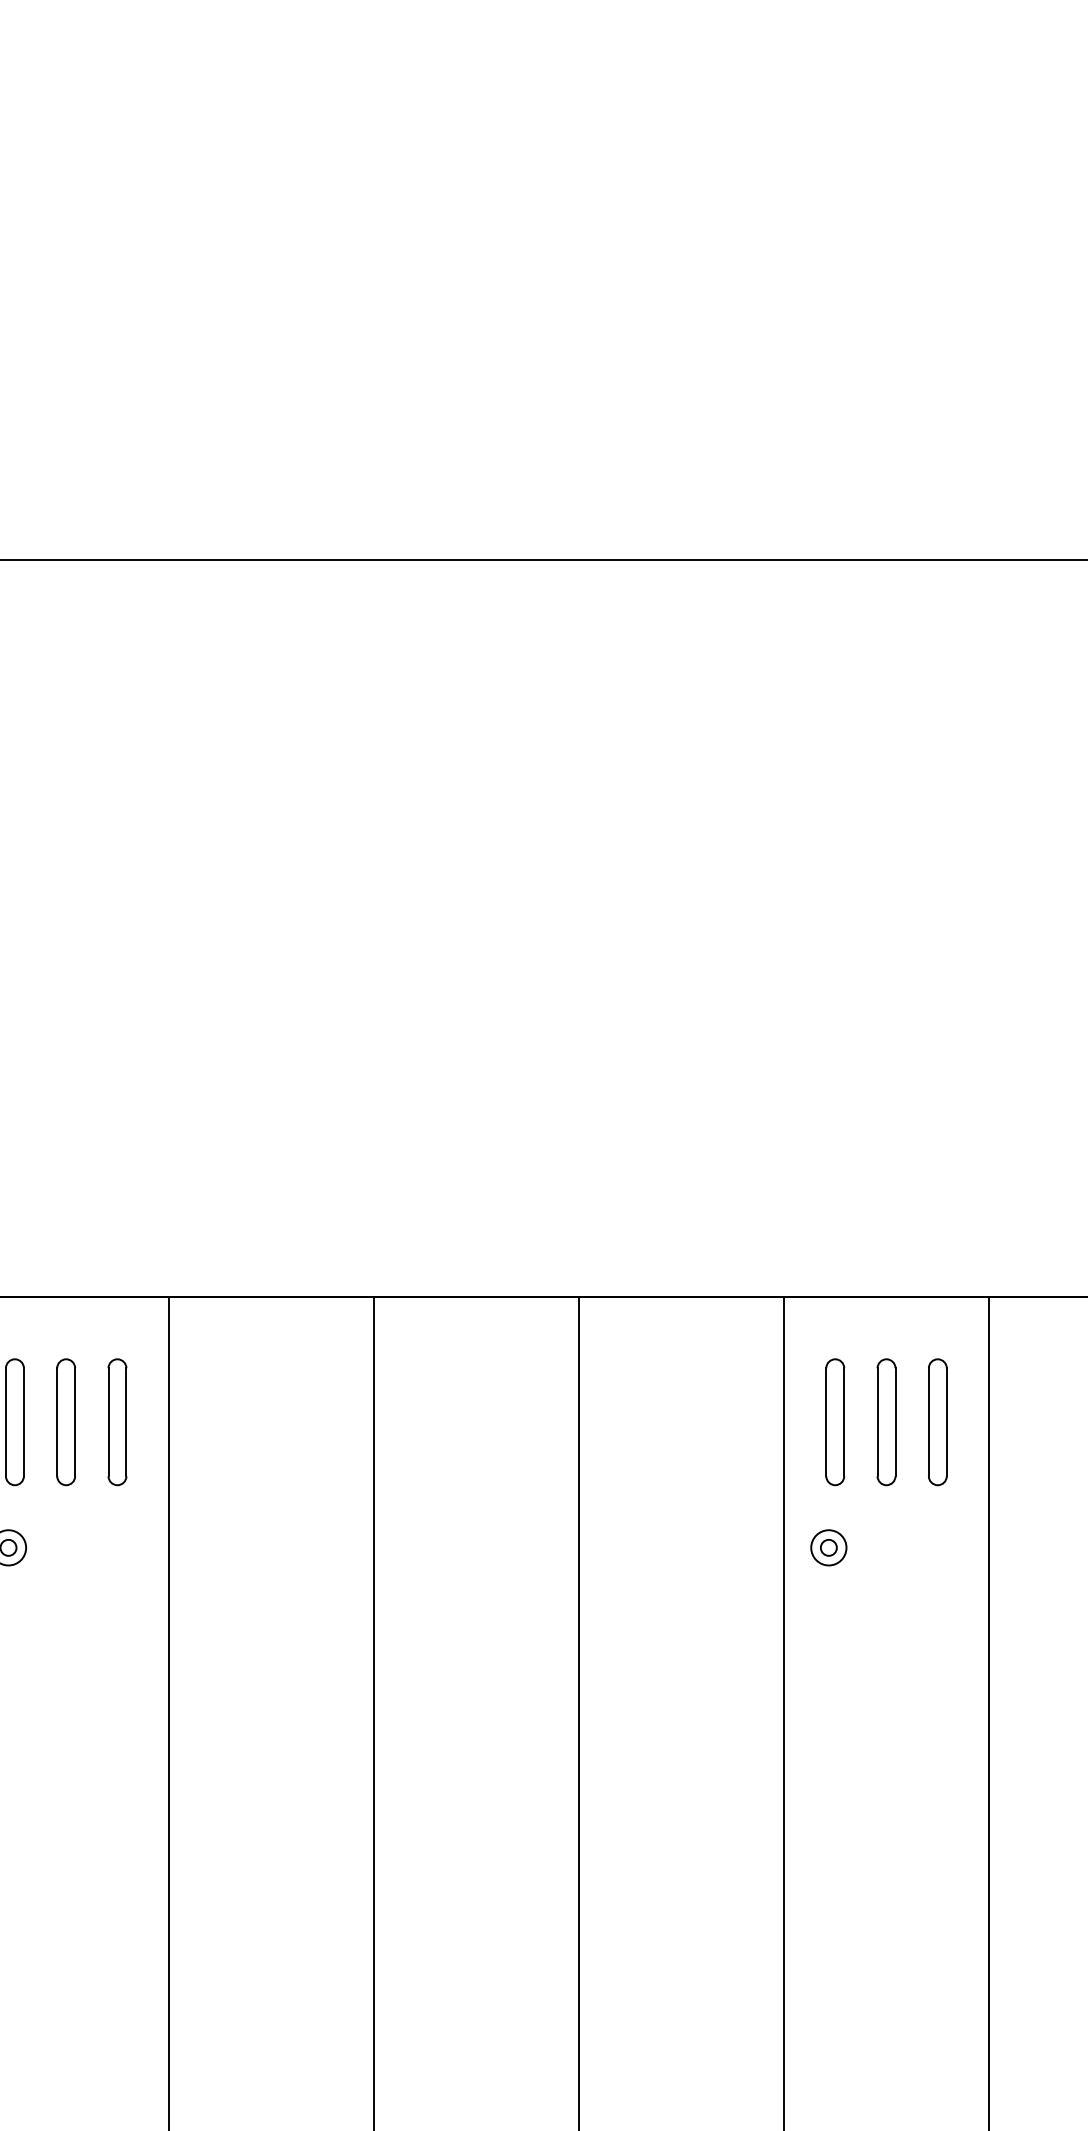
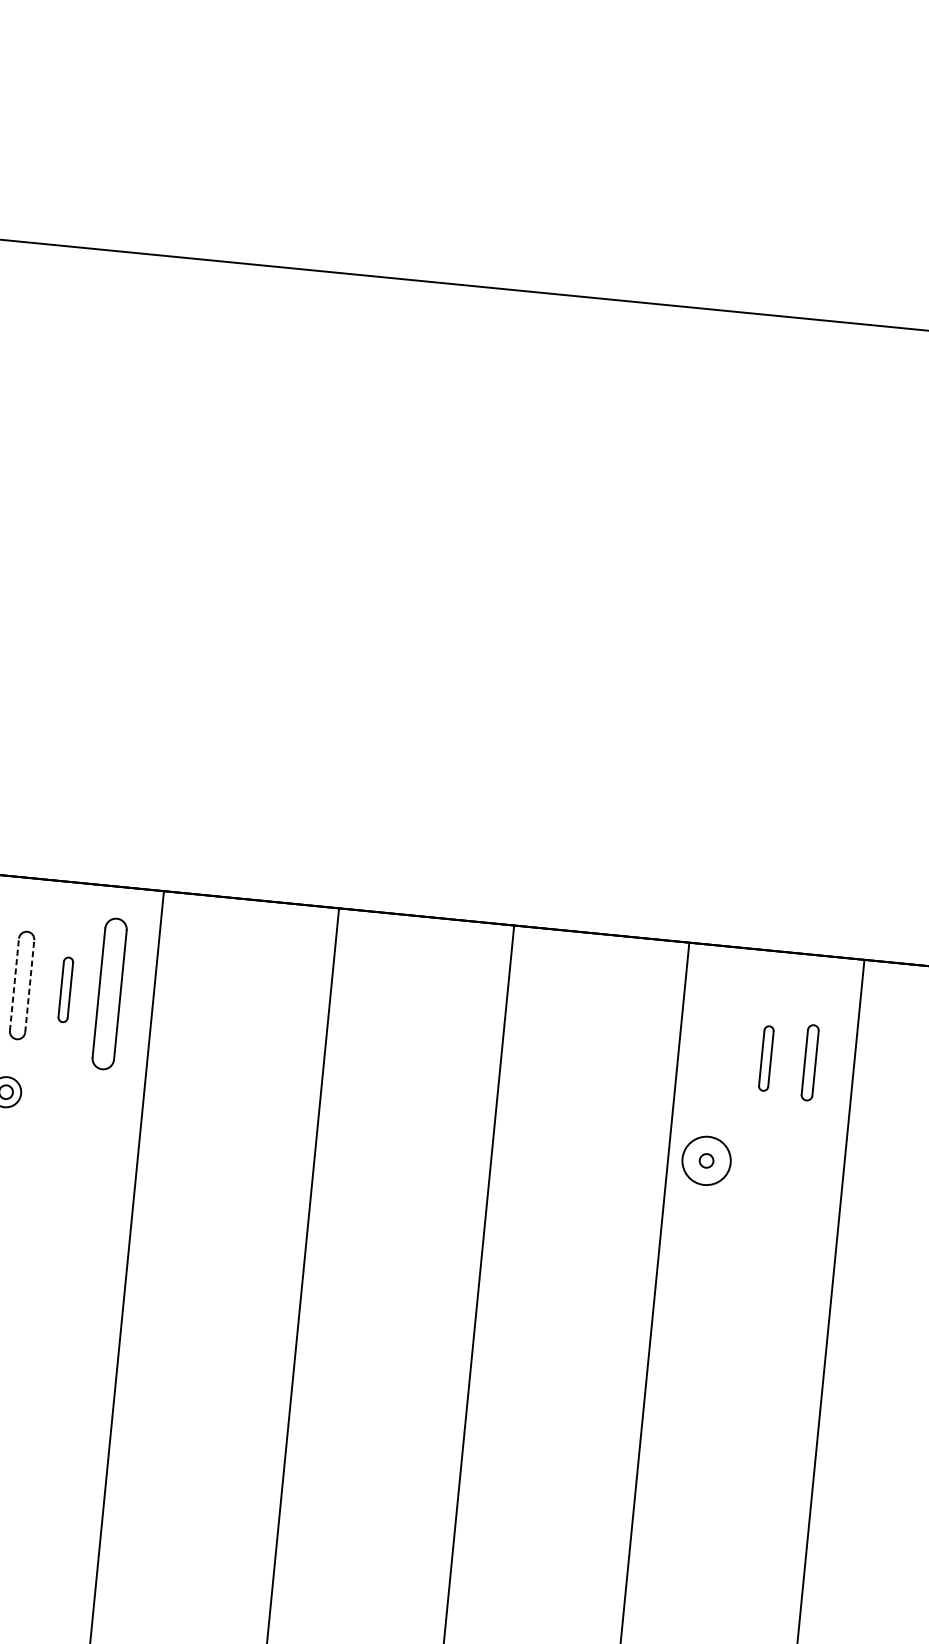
line: (5, 1422) -> (14, 984), solid -> dashed
line: (23, 1422) -> (29, 986), solid -> dashed
part: (65, 1422) -> (65, 989), size x0.6
part: (117, 1422) -> (109, 994), size x1.4
part: (835, 1422) -> (722, 1054), removed
part: (886, 1422) -> (766, 1058), size x0.6
part: (937, 1422) -> (809, 1062), size x0.7
circle: (828, 1547) -> (706, 1160), size x1.6

